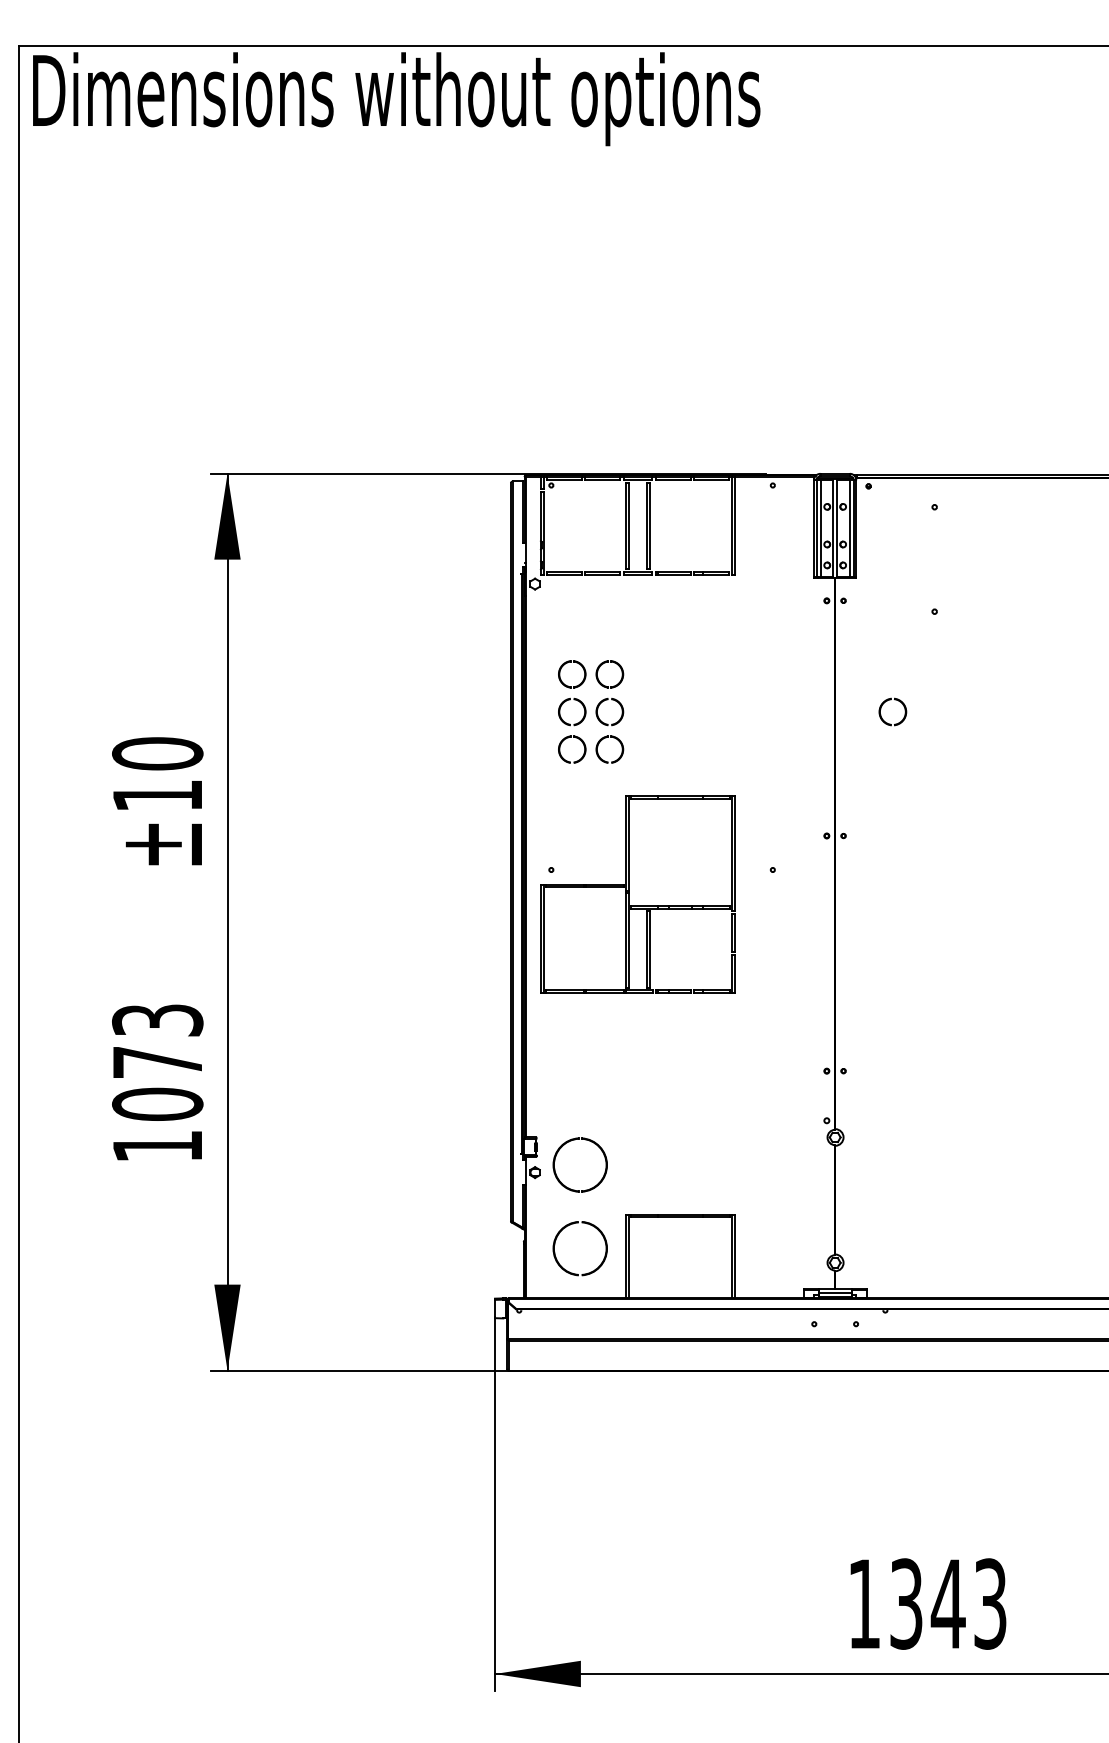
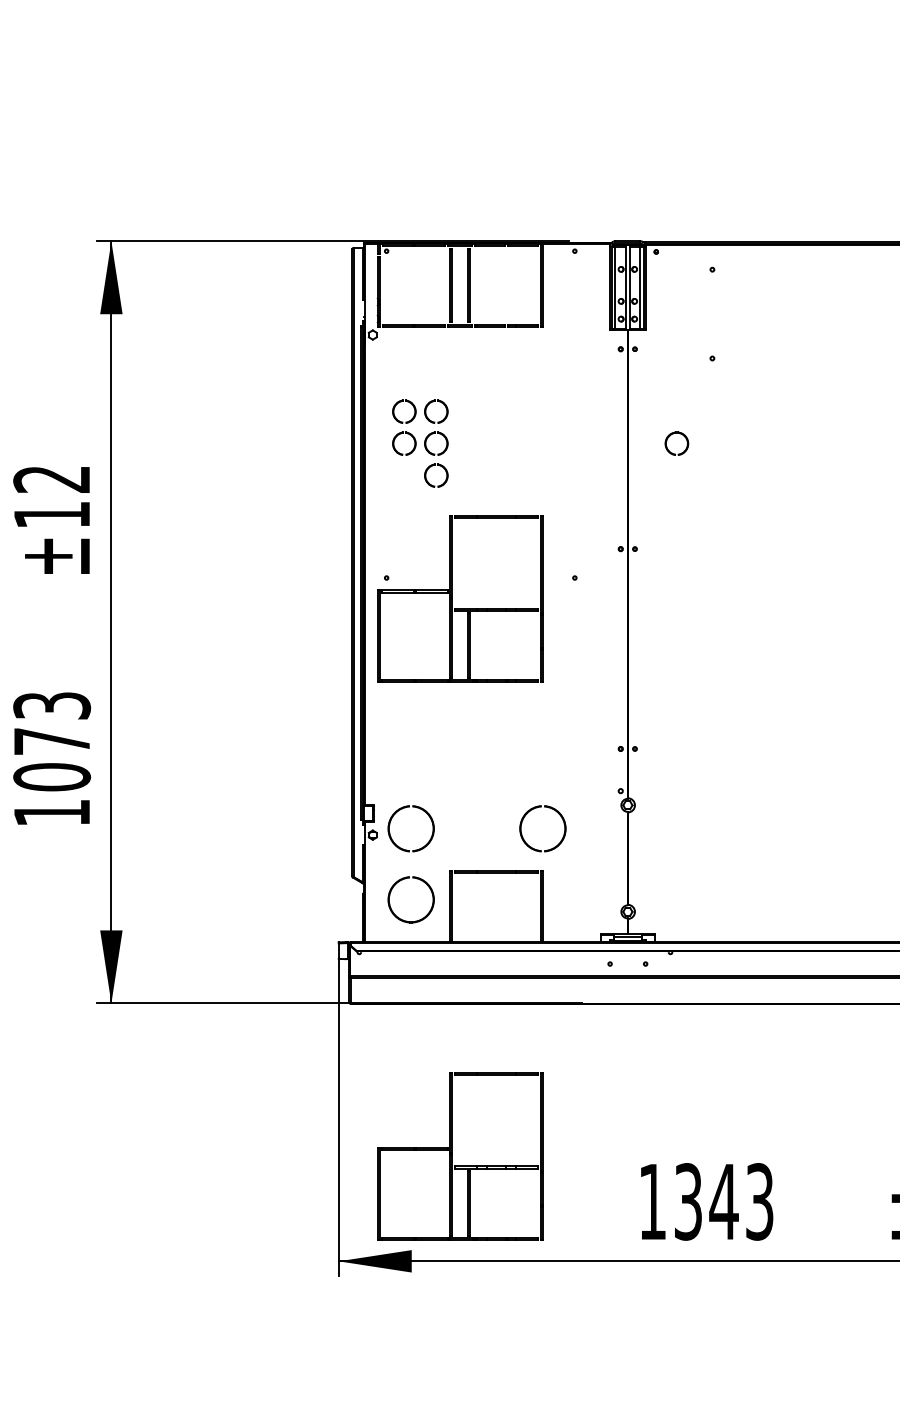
part: (575, 738) -> (407, 466), removed
text: (157, 753) -> (51, 479), ±10 -> ±12
part: (717, 1147) -> (527, 813), added
part: (637, 1550) -> (459, 1156), added

